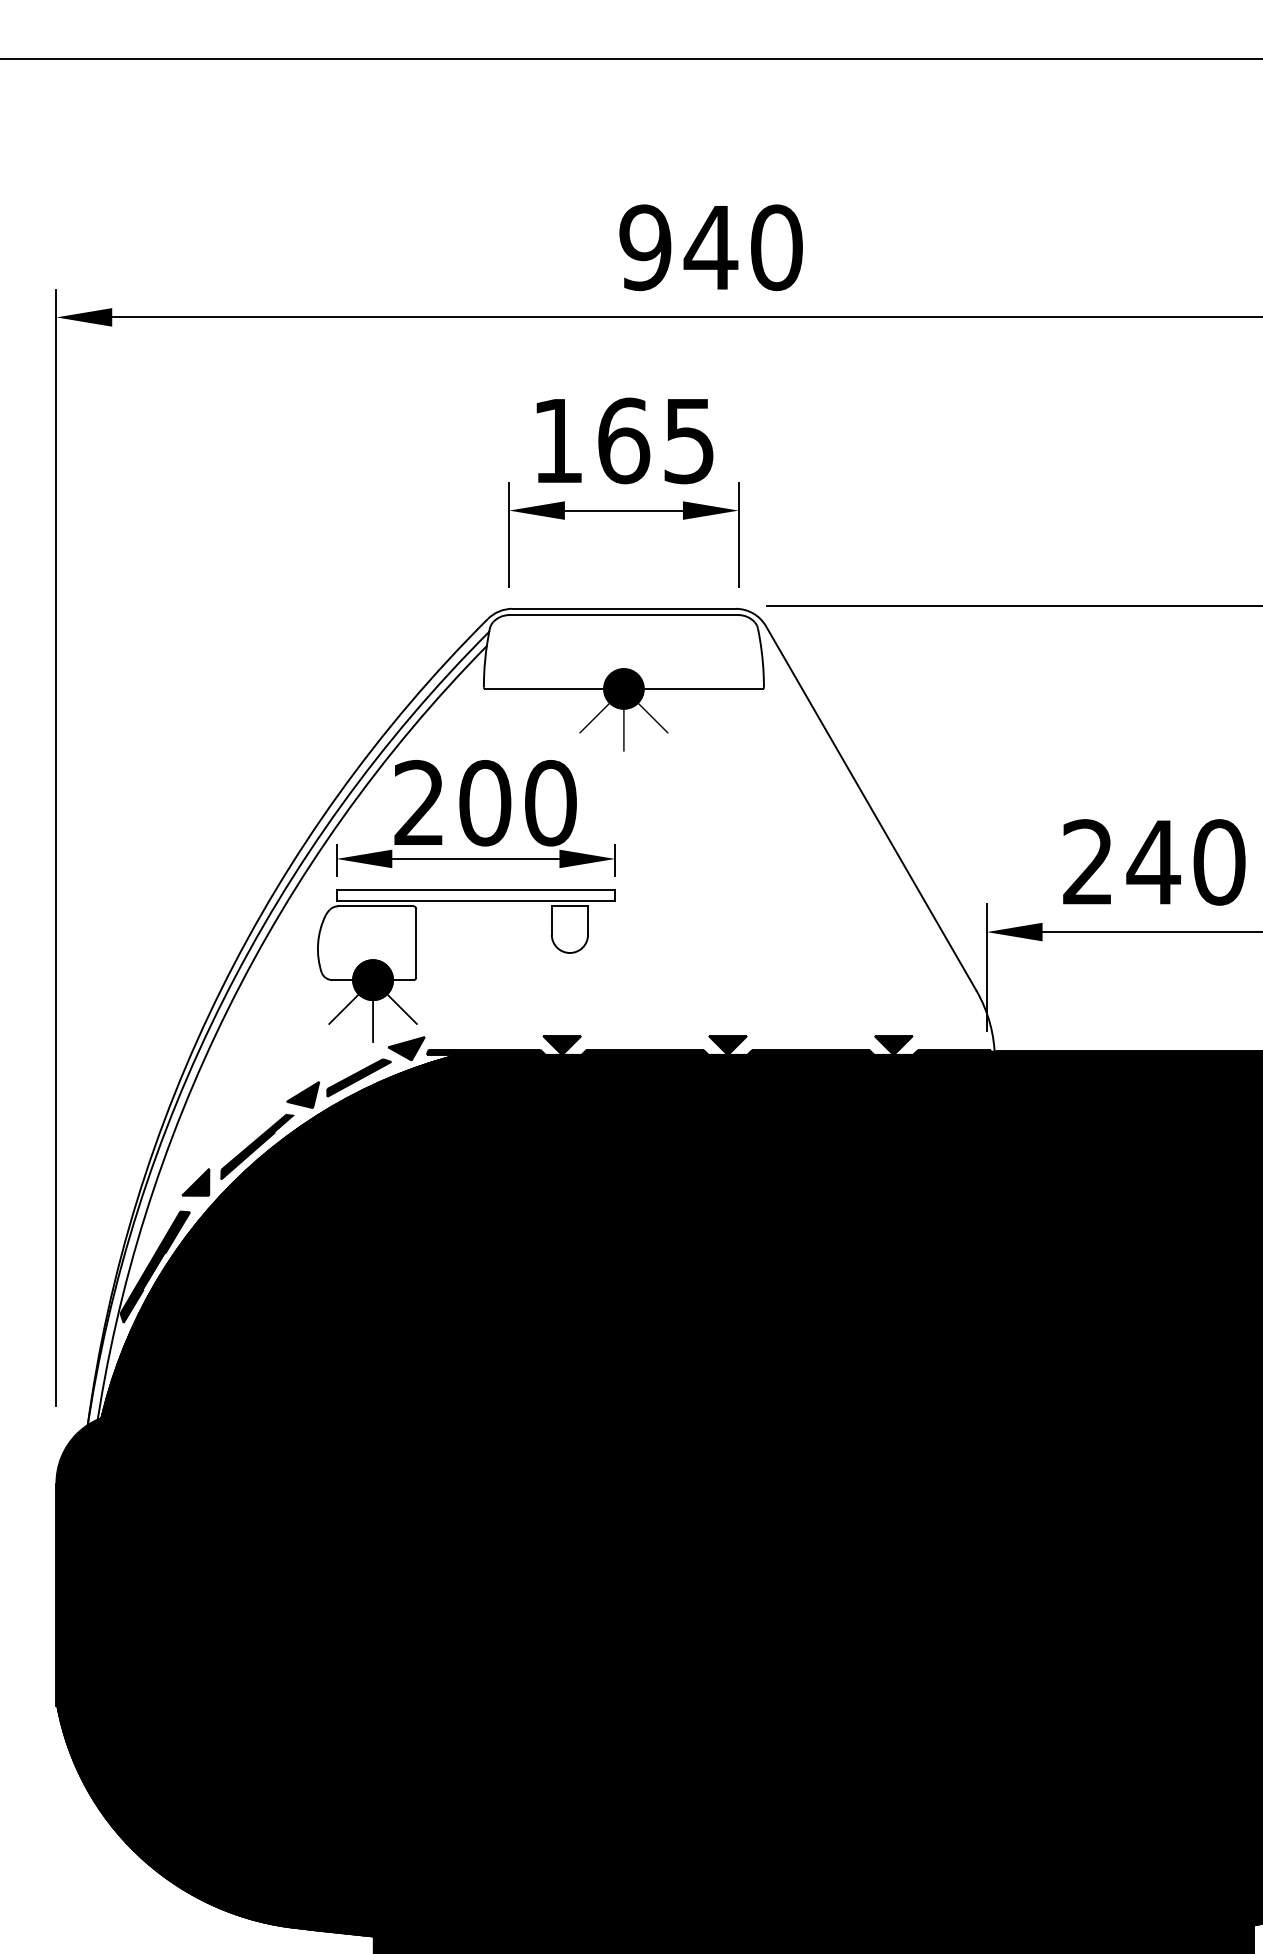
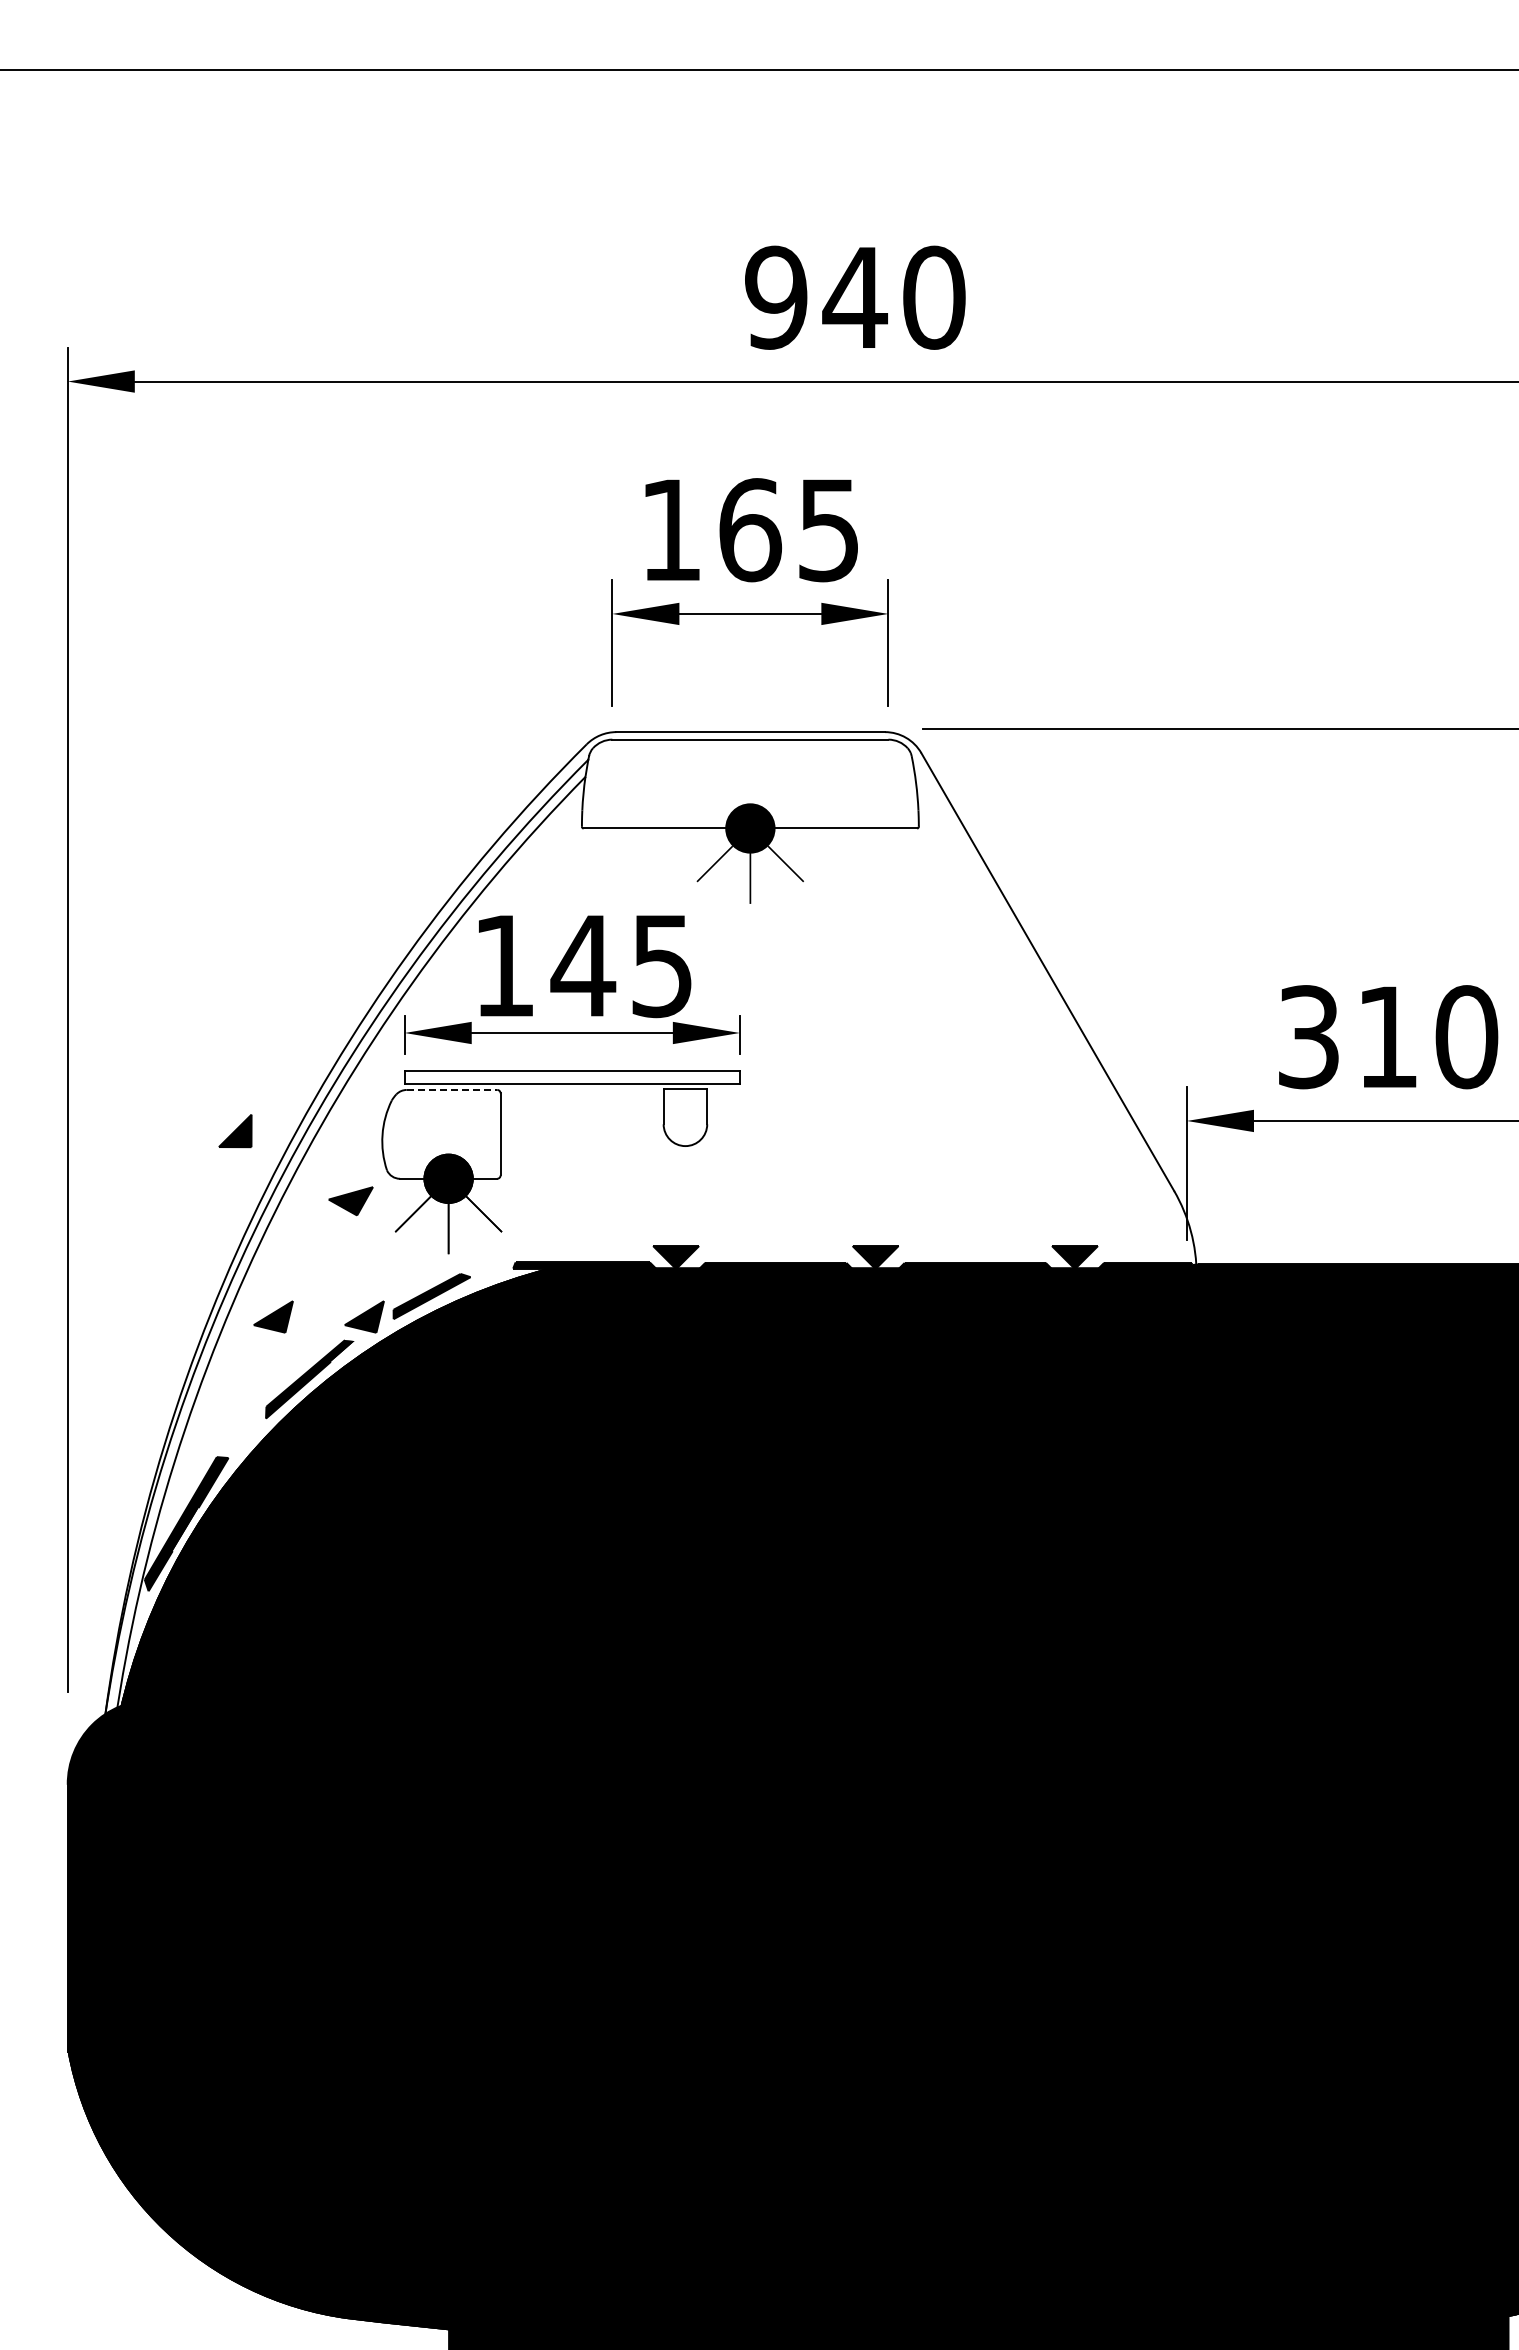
text: (485, 802) -> (583, 965), 200 -> 145
text: (1121, 862) -> (1349, 1037), 240 -> 310
line: (376, 905) -> (452, 1089), solid -> dashed
part: (406, 1048) -> (350, 1201), moved
part: (227, 1094) -> (273, 1316), added
part: (195, 1182) -> (235, 1131), moved

